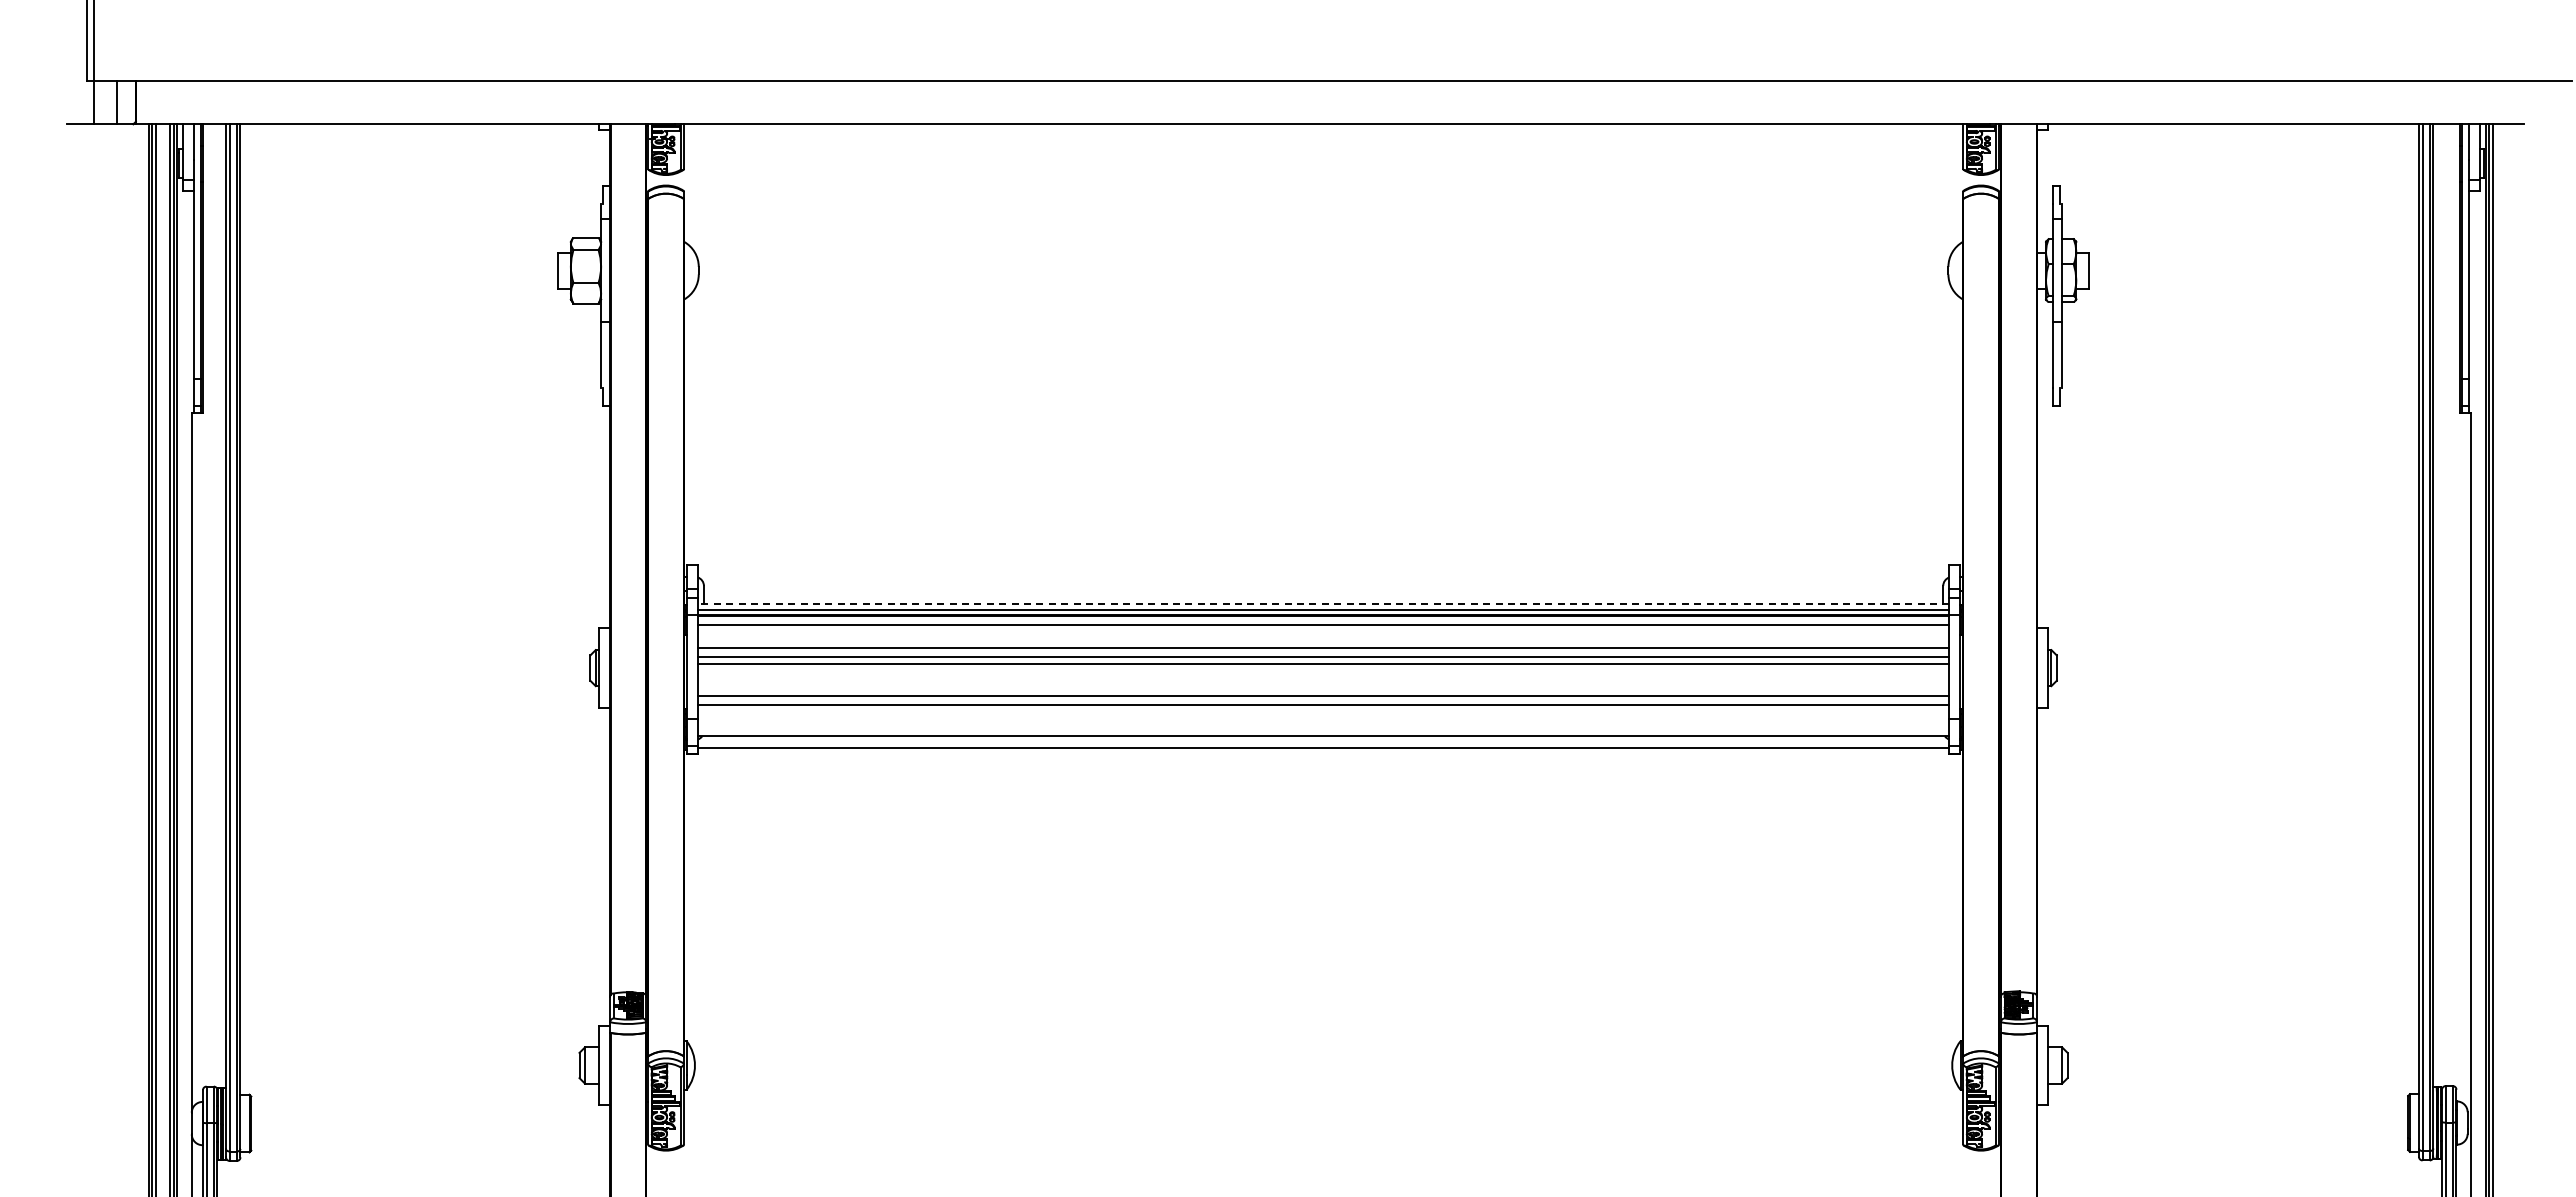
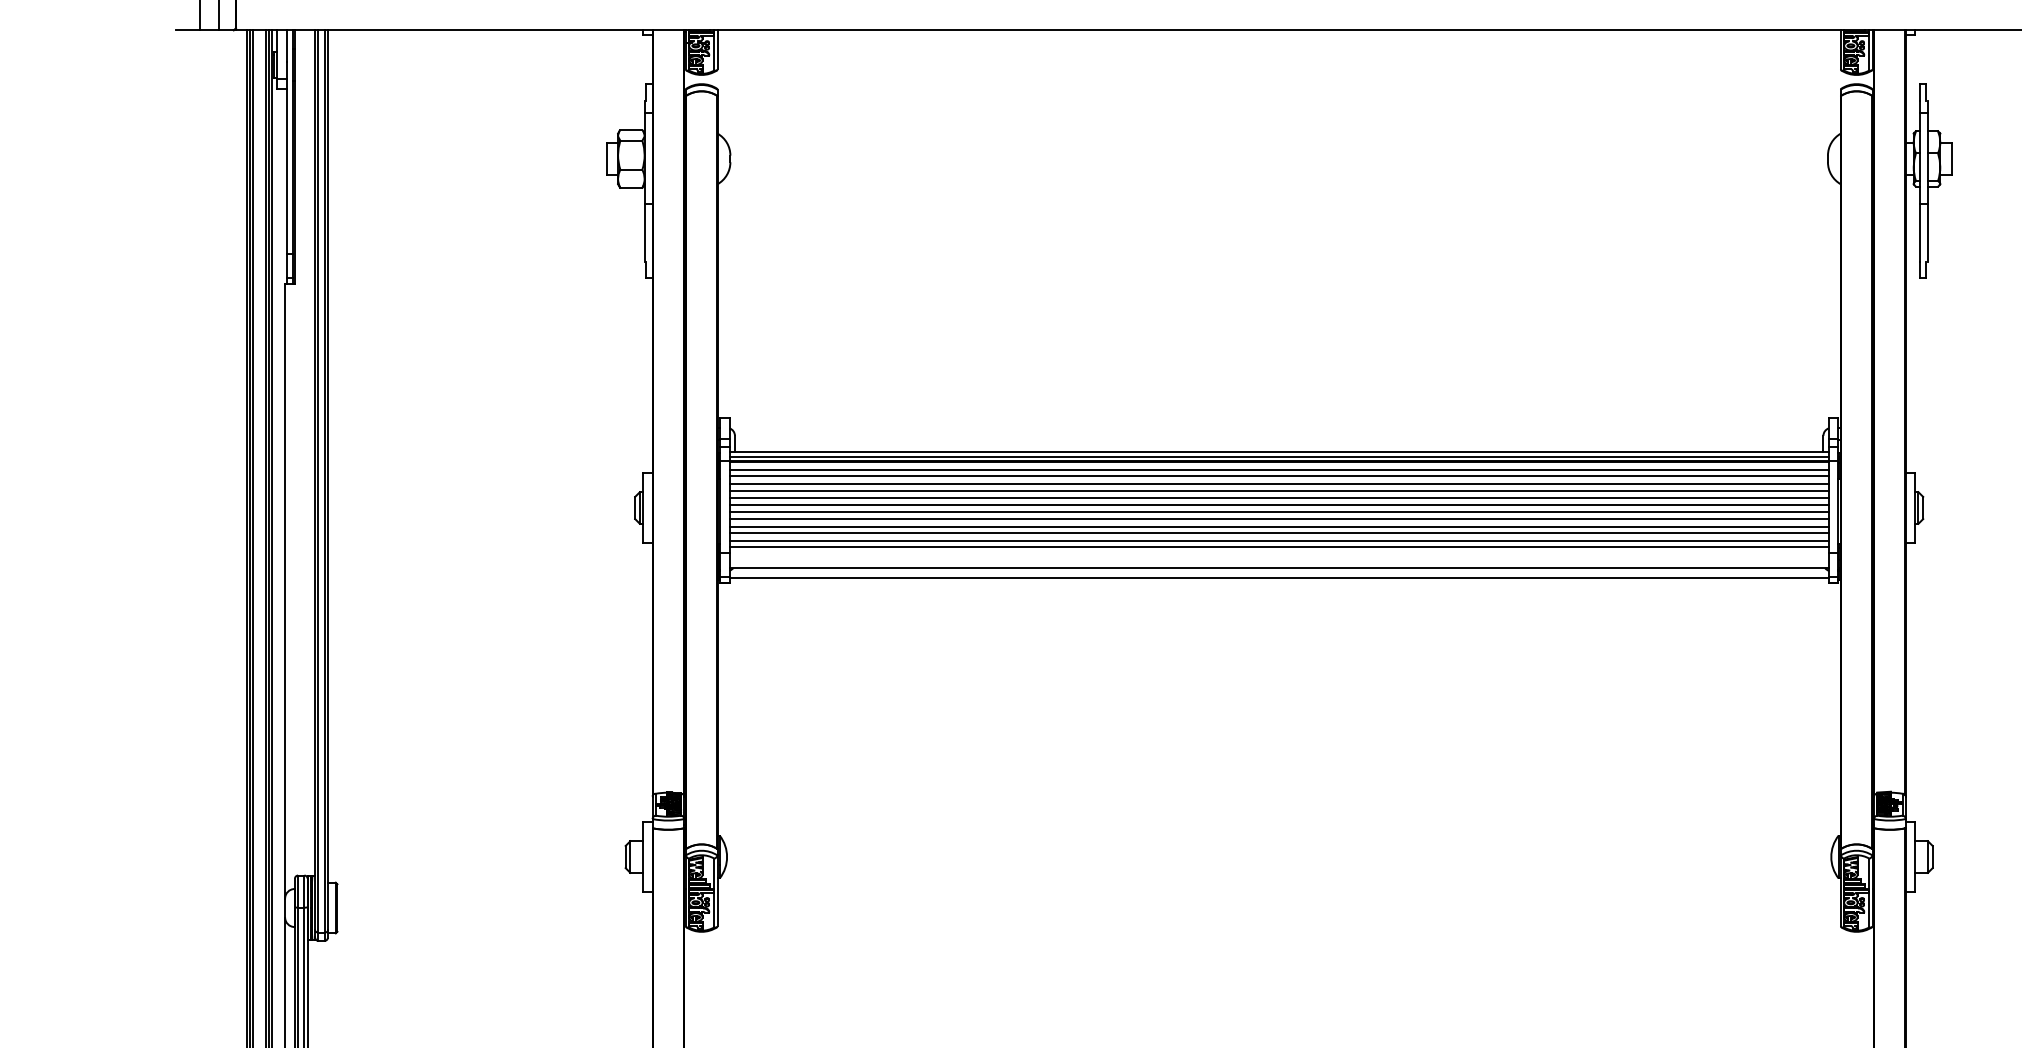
line: (1323, 603) -> (1279, 451), dashed -> solid
line: (1323, 632) -> (1279, 476), added
line: (1323, 641) -> (1279, 484), added
line: (1323, 673) -> (1279, 512), added
line: (1323, 680) -> (1279, 518), added
line: (1323, 689) -> (1279, 526), added
line: (1323, 712) -> (1279, 546), added

